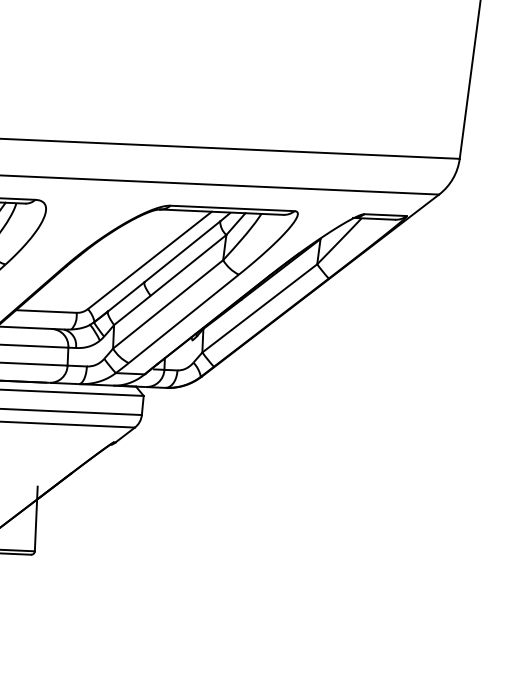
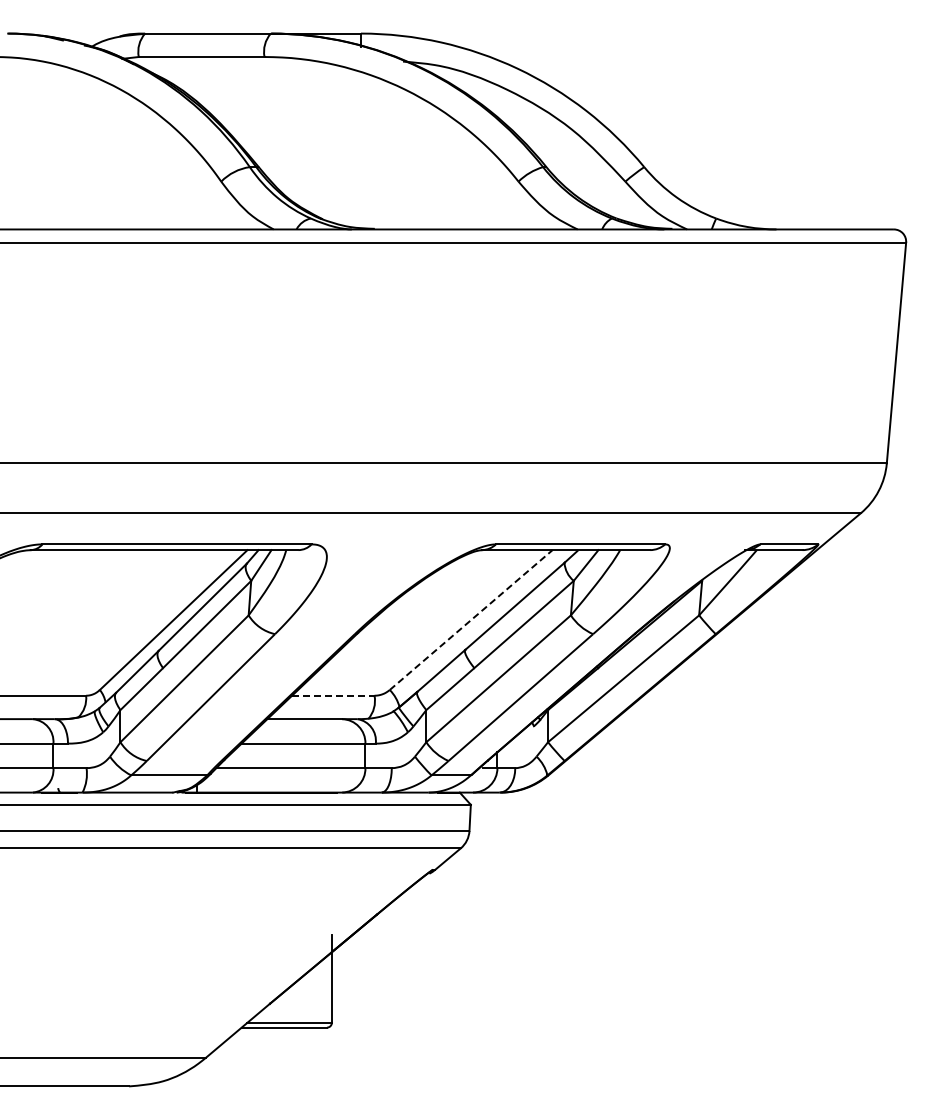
line: (150, 260) -> (471, 619), solid -> dashed
line: (46, 311) -> (333, 695), solid -> dashed

